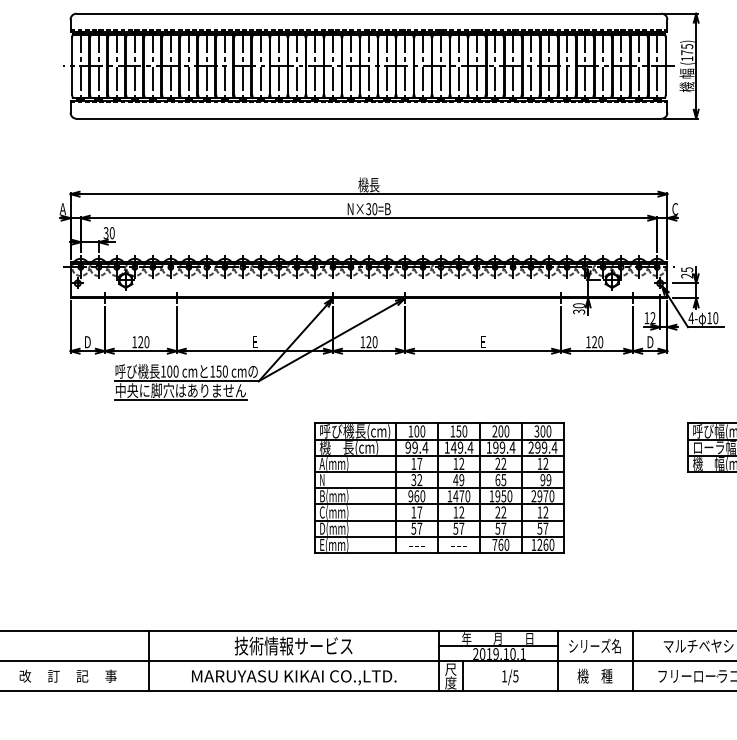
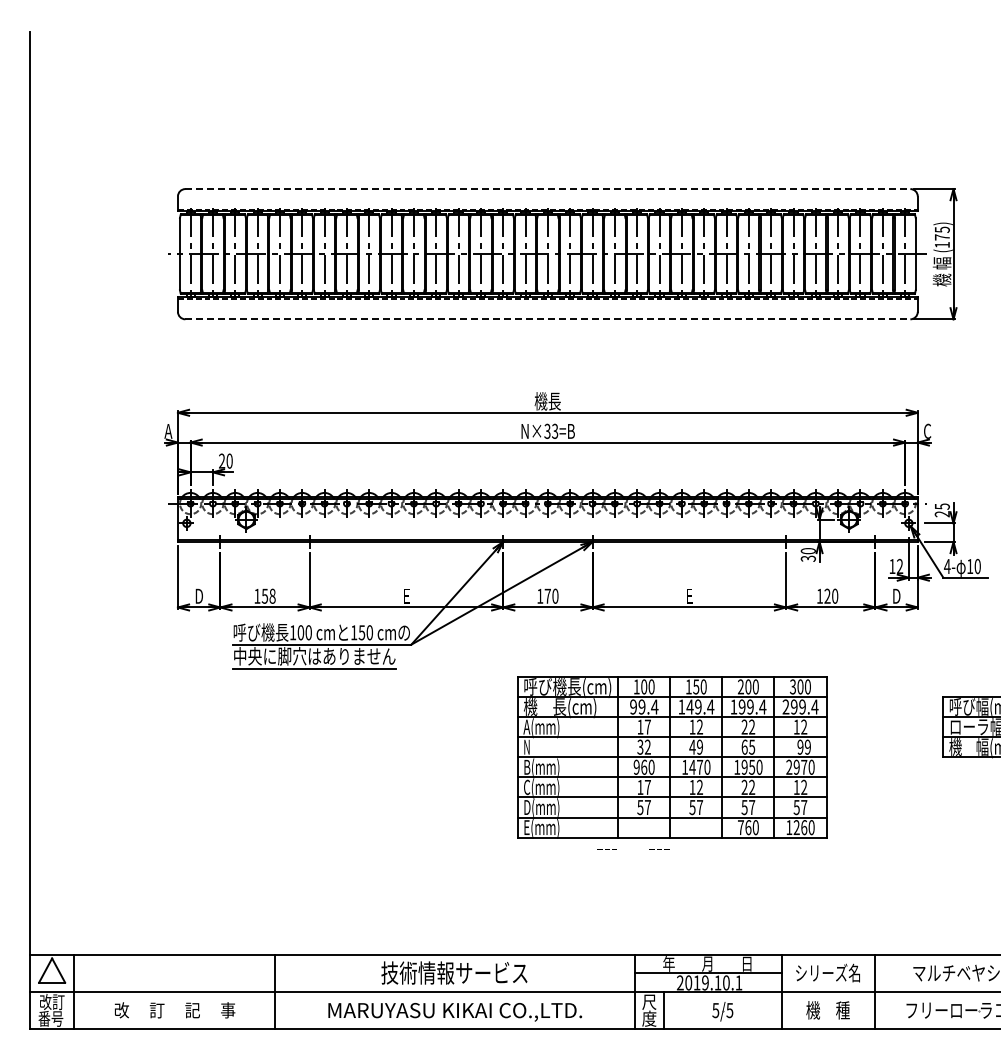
line: (369, 14) -> (548, 189), solid -> dashed
line: (369, 118) -> (548, 319), solid -> dashed
text: (375, 209) -> (555, 431), N×30=B -> N×33=B
text: (105, 233) -> (221, 461), 30 -> 20
text: (143, 341) -> (268, 595), 120 -> 158
text: (368, 341) -> (547, 595), 120 -> 170
part: (439, 488) -> (672, 757), moved
text: (504, 676) -> (715, 1010), 1/5 -> 5/5

